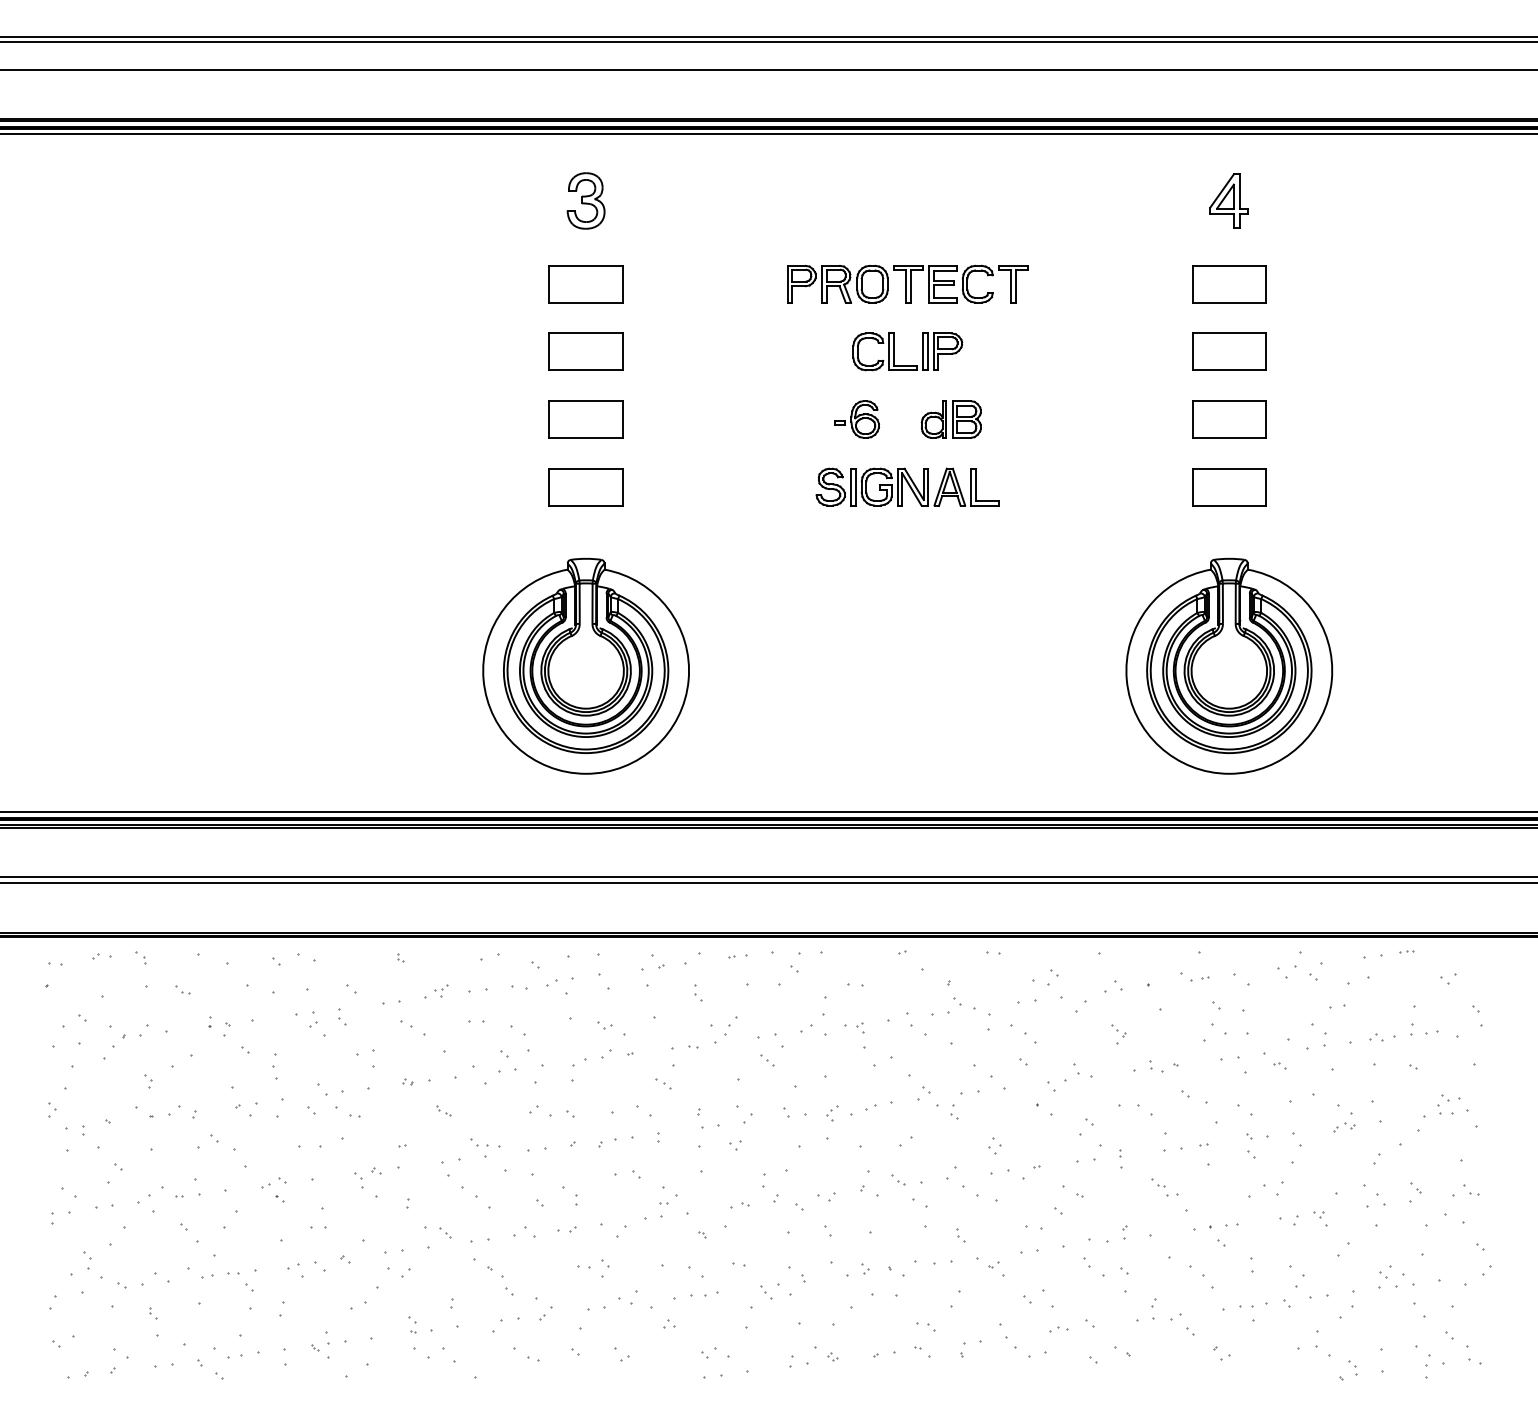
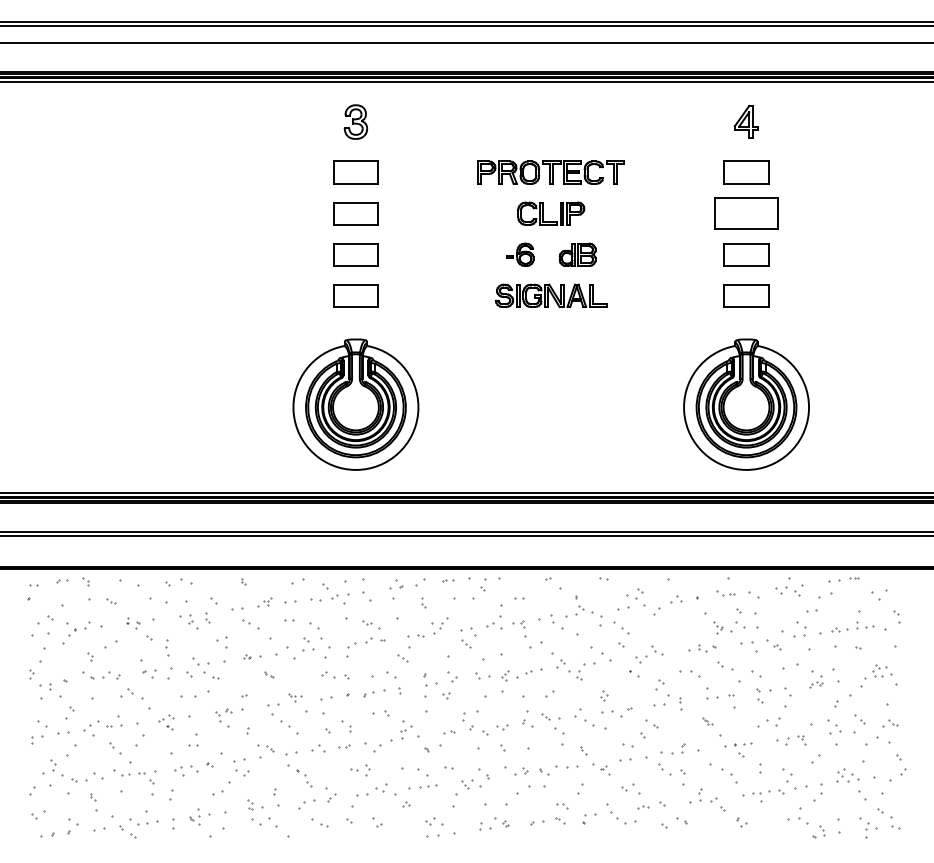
part: (1229, 351) -> (746, 213), size x1.4
part: (1448, 978) -> (879, 594), size x1.6
part: (1118, 1033) -> (718, 627), moved
part: (484, 1148) -> (294, 697), size x0.7
part: (1165, 1188) -> (707, 721), size x0.6
part: (1415, 1193) -> (859, 724), size x1.6

